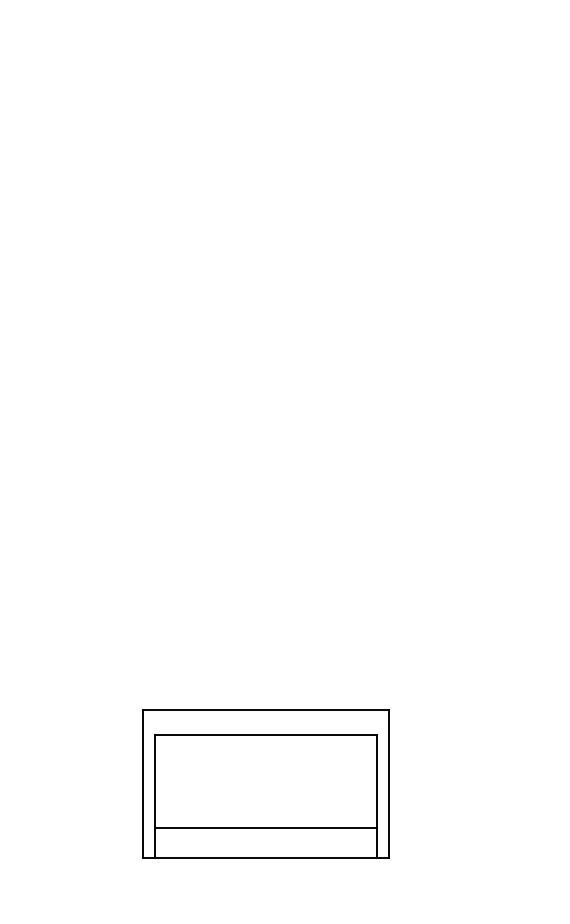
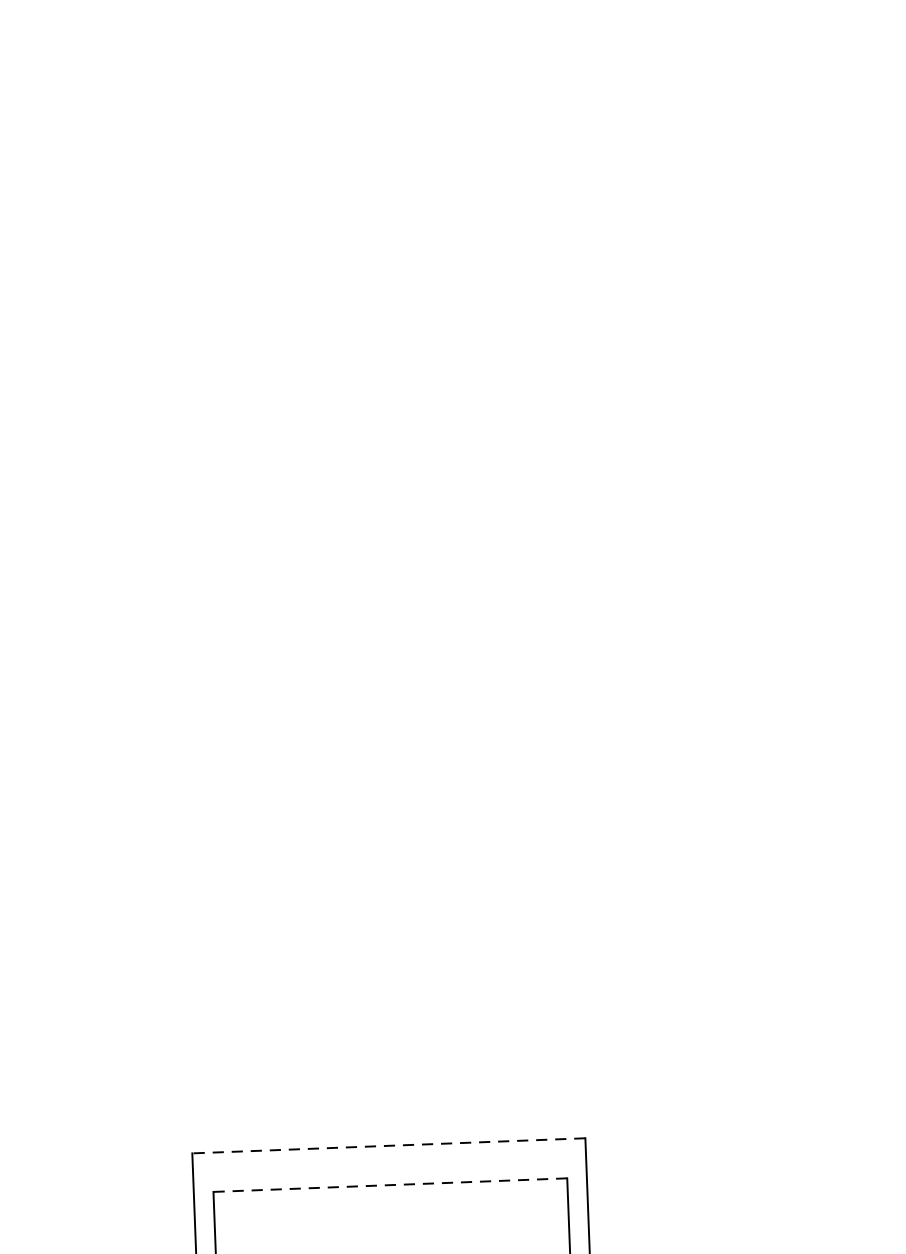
line: (265, 709) -> (387, 1145), solid -> dashed
line: (266, 734) -> (390, 1184), solid -> dashed

